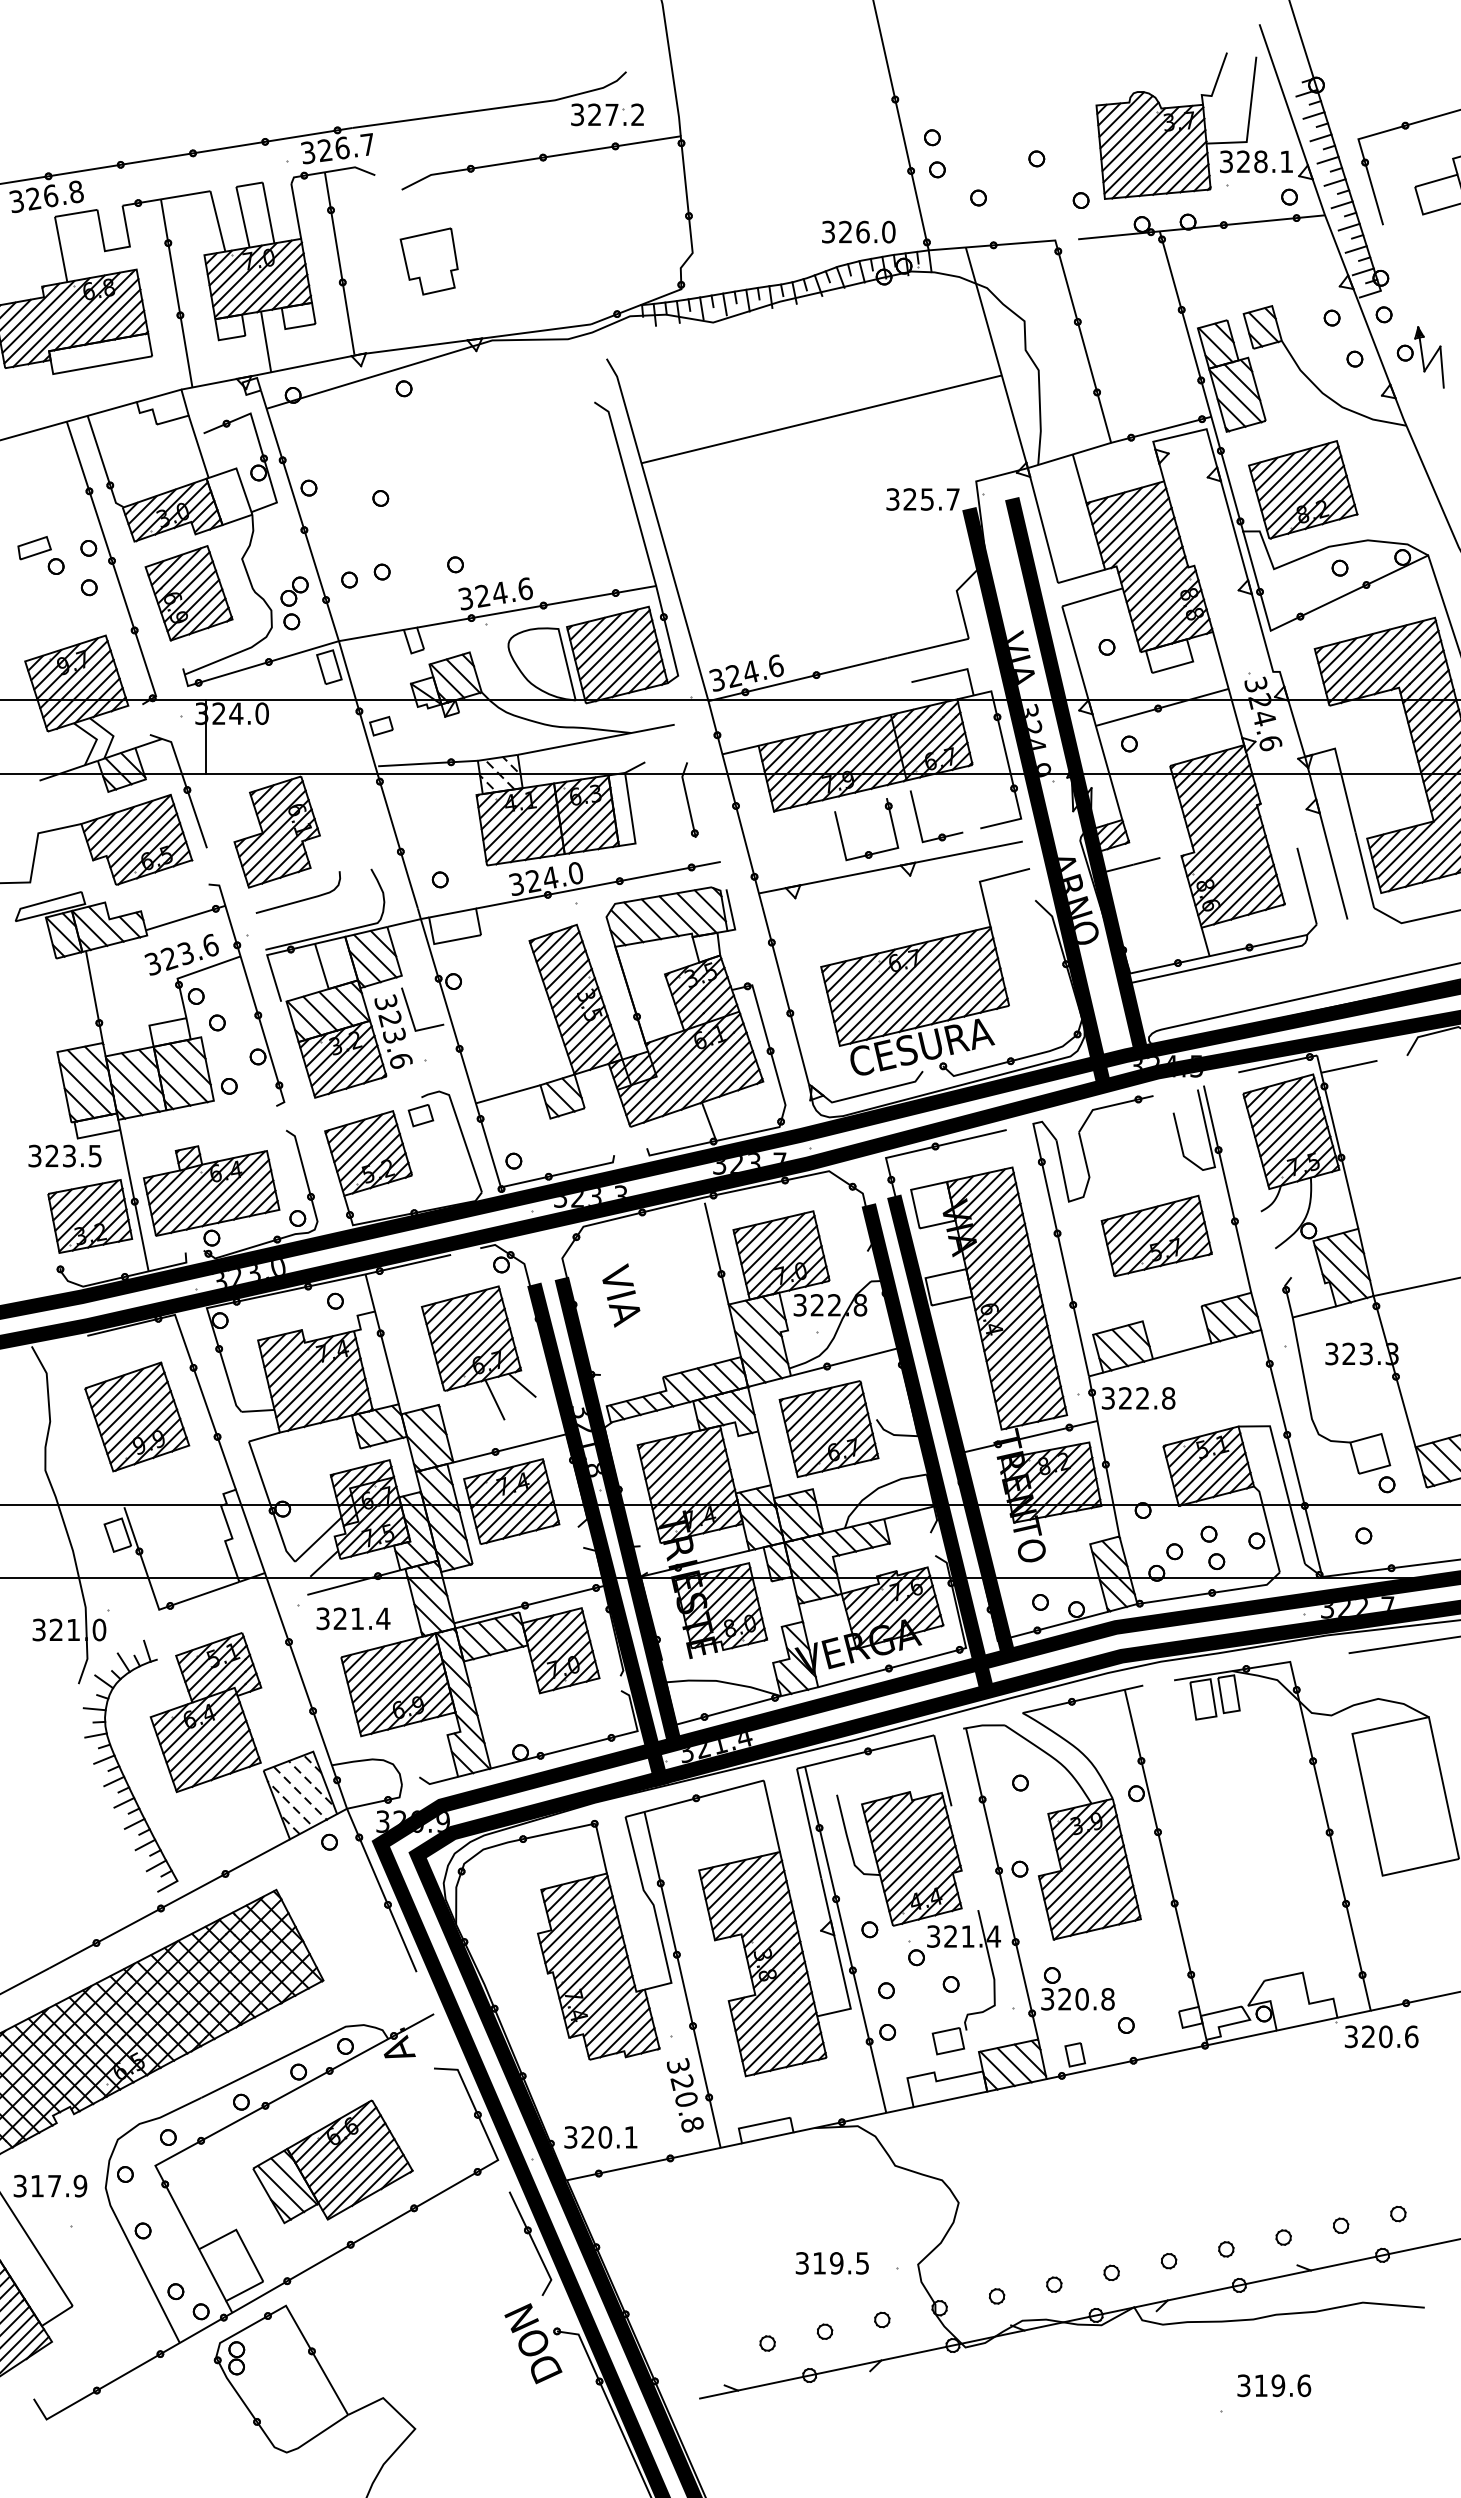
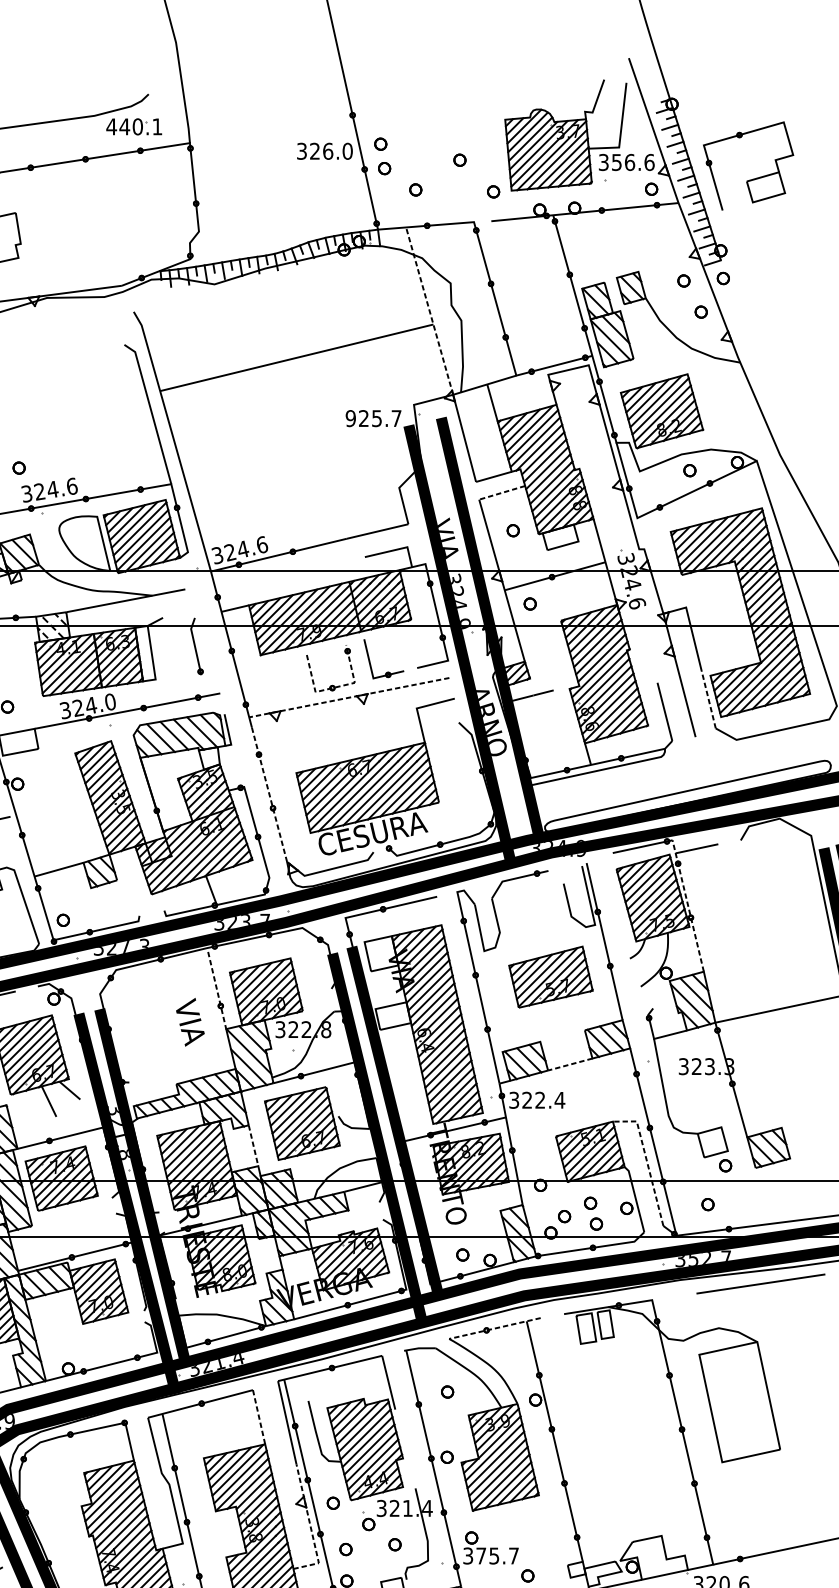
text: (606, 114) -> (133, 126), 327.2 -> 440.1
text: (1265, 161) -> (633, 162), 328.1 -> 356.6
text: (858, 231) -> (324, 150), moved
line: (996, 357) -> (429, 310), solid -> dashed
part: (1420, 357) -> (750, 310), removed
text: (892, 499) -> (350, 418), 325.7 -> 925.7
line: (1092, 597) -> (502, 492), solid -> dashed
line: (873, 853) -> (336, 687), solid -> dashed
line: (890, 867) -> (349, 697), solid -> dashed
line: (1364, 870) -> (708, 699), solid -> dashed
line: (785, 995) -> (269, 794), solid -> dashed
text: (1196, 1066) -> (581, 848), 324.5 -> 324.9
line: (1337, 1141) -> (688, 905), solid -> dashed
text: (594, 1196) -> (124, 947), 323.3 -> 327.3
line: (716, 1254) -> (217, 991), solid -> dashed
text: (621, 1295) -> (190, 1022), moved
line: (1181, 1351) -> (569, 1064), solid -> dashed
text: (1168, 1398) -> (559, 1100), 322.8 -> 322.4
line: (764, 1458) -> (253, 1145), solid -> dashed
line: (1283, 1479) -> (647, 1161), solid -> dashed
text: (1344, 1608) -> (693, 1259), 322.7 -> 352.7
line: (1082, 1699) -> (494, 1328), solid -> dashed
line: (771, 1816) -> (258, 1417), solid -> dashed
line: (840, 1961) -> (311, 1527), solid -> dashed
text: (1086, 1999) -> (497, 1556), 320.8 -> 375.7

